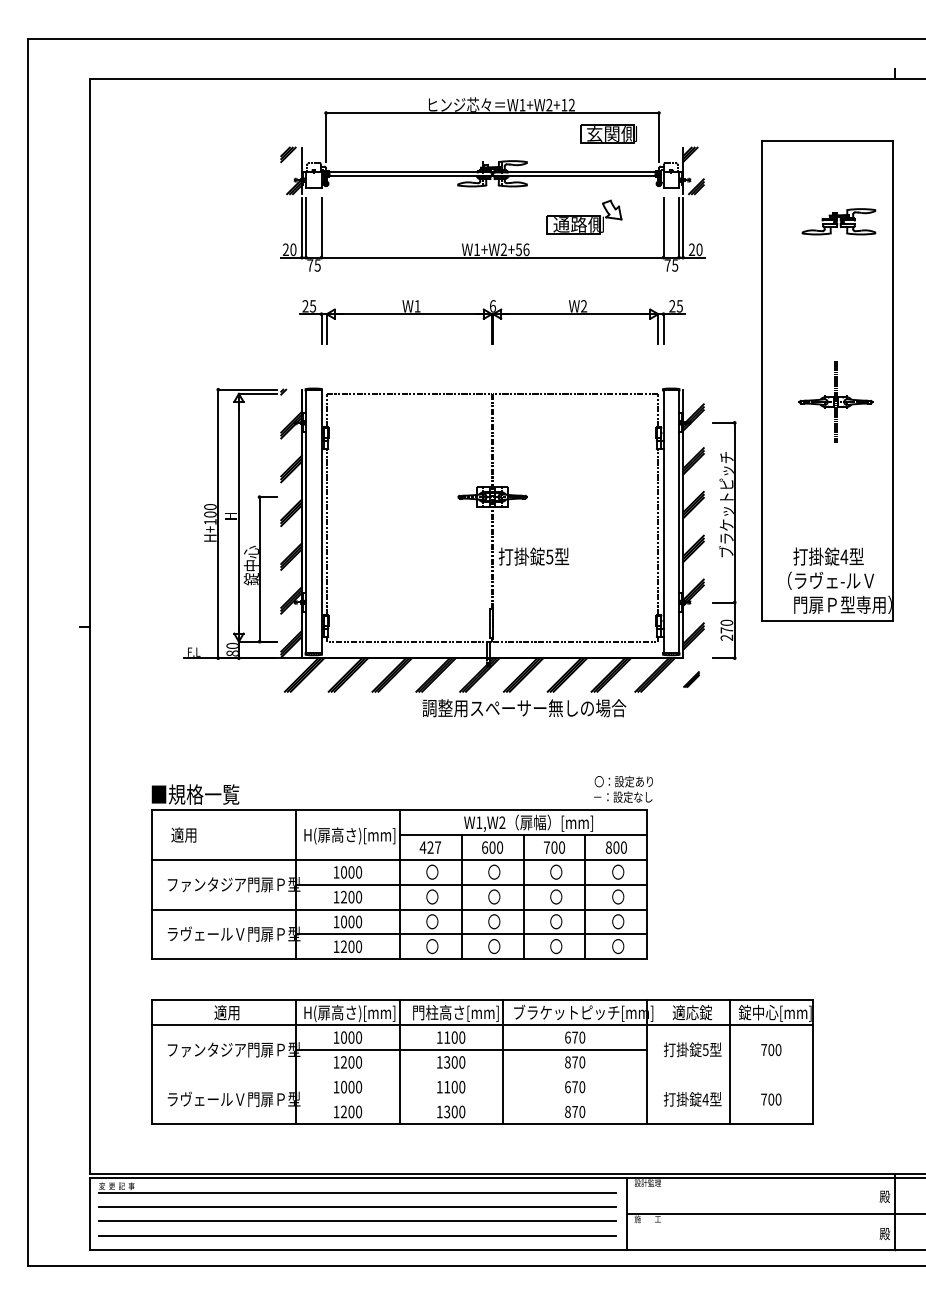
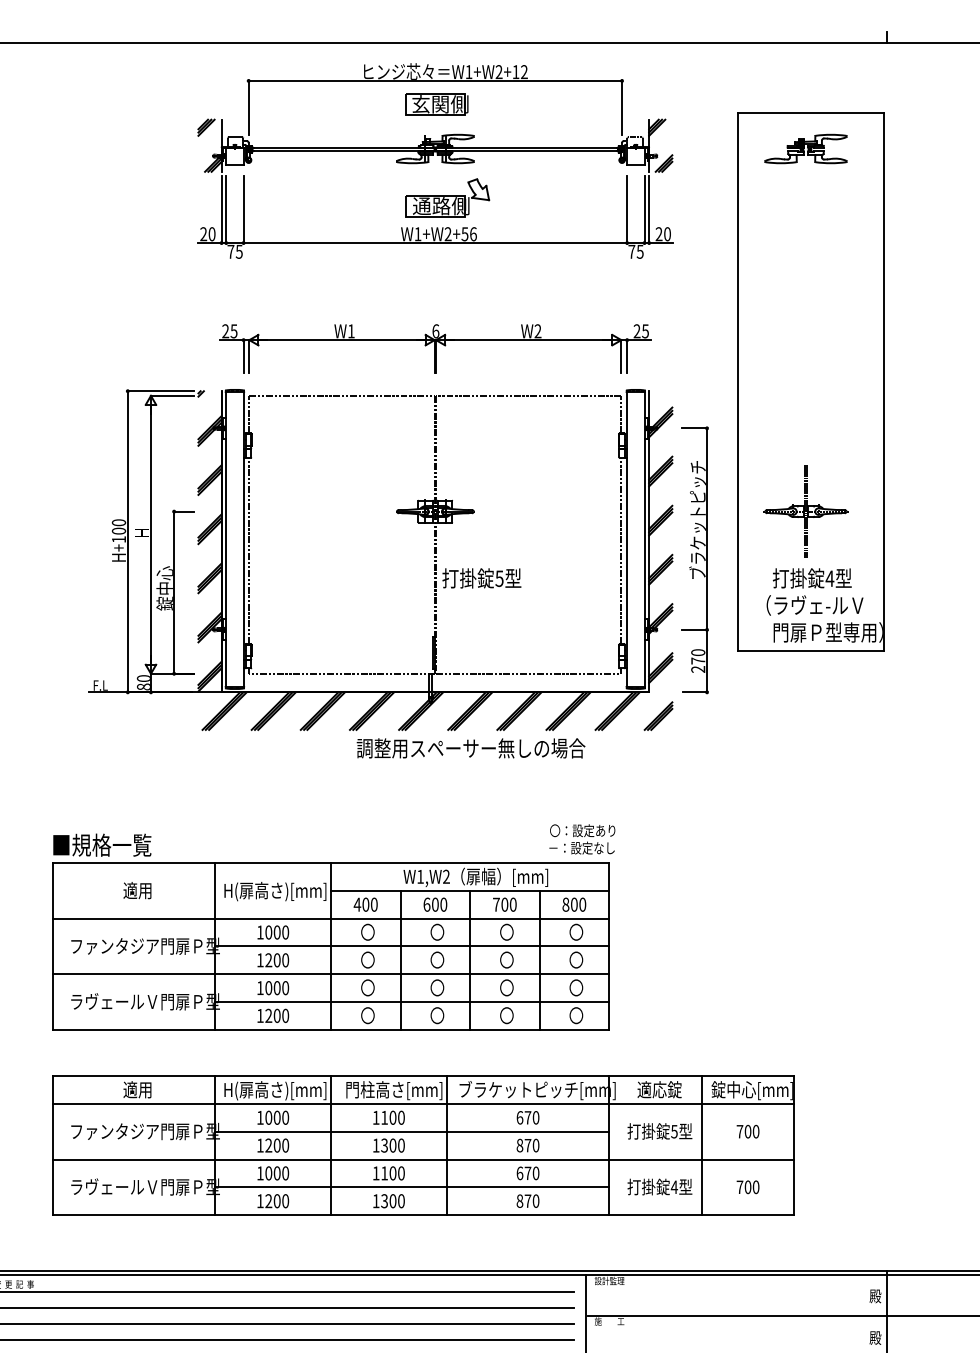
part: (608, 133) -> (436, 103), moved
part: (584, 216) -> (447, 196), moved
part: (838, 221) -> (805, 148), moved
part: (492, 322) -> (435, 349), moved
part: (835, 401) -> (805, 510), moved
part: (691, 679) -> (658, 716), size x1.67
text: (183, 834) -> (137, 890), moved
text: (434, 847) -> (370, 904), 427 -> 400
line: (481, 1074) -> (423, 1159), added
line: (471, 1099) -> (411, 1187), added

